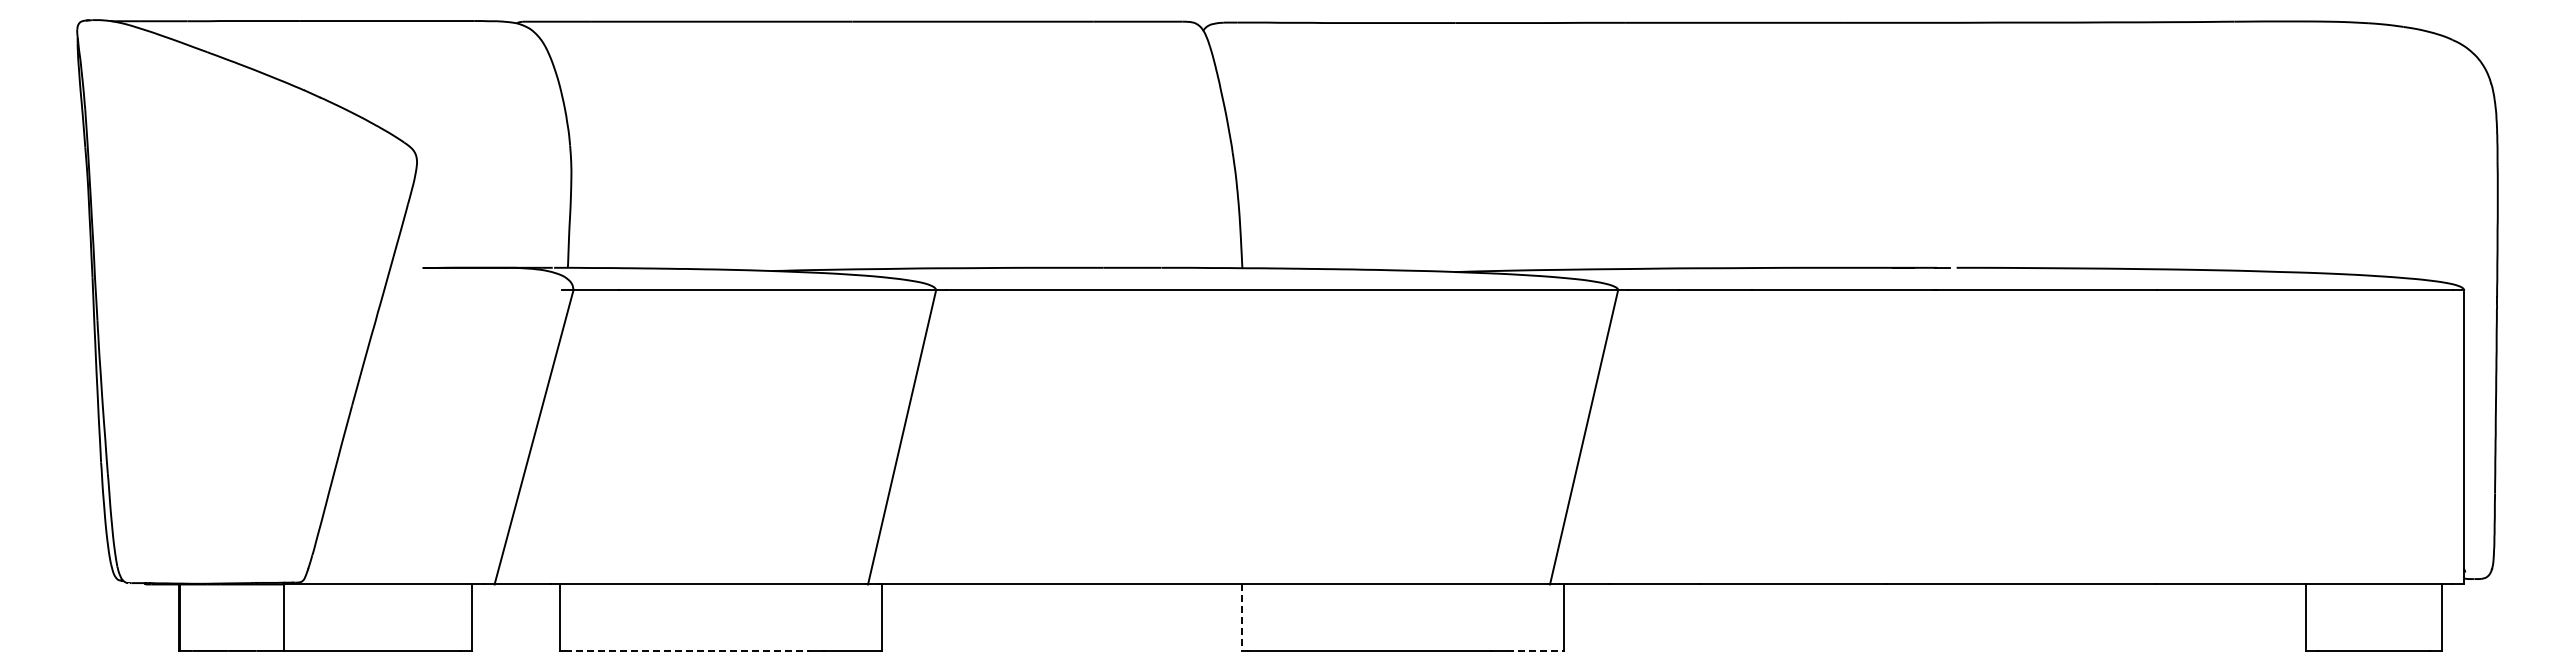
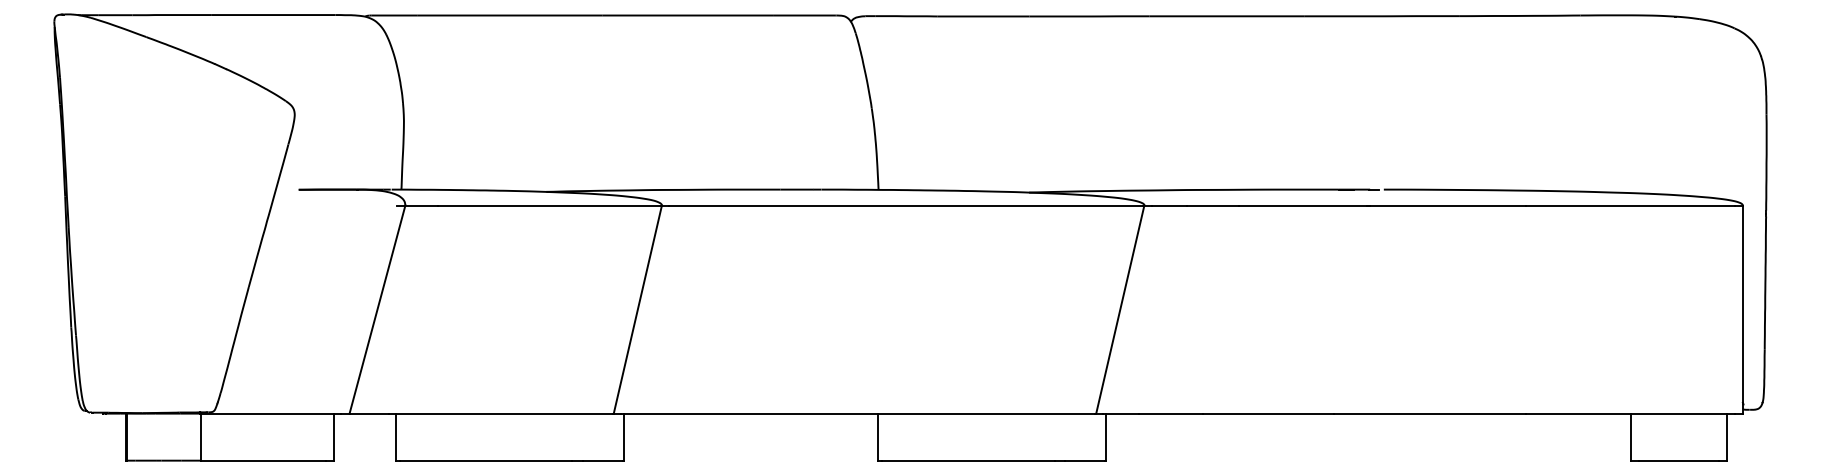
line: (1241, 618) -> (877, 437), dashed -> solid
line: (687, 650) -> (486, 460), dashed -> solid
line: (1535, 650) -> (1085, 460), dashed -> solid

